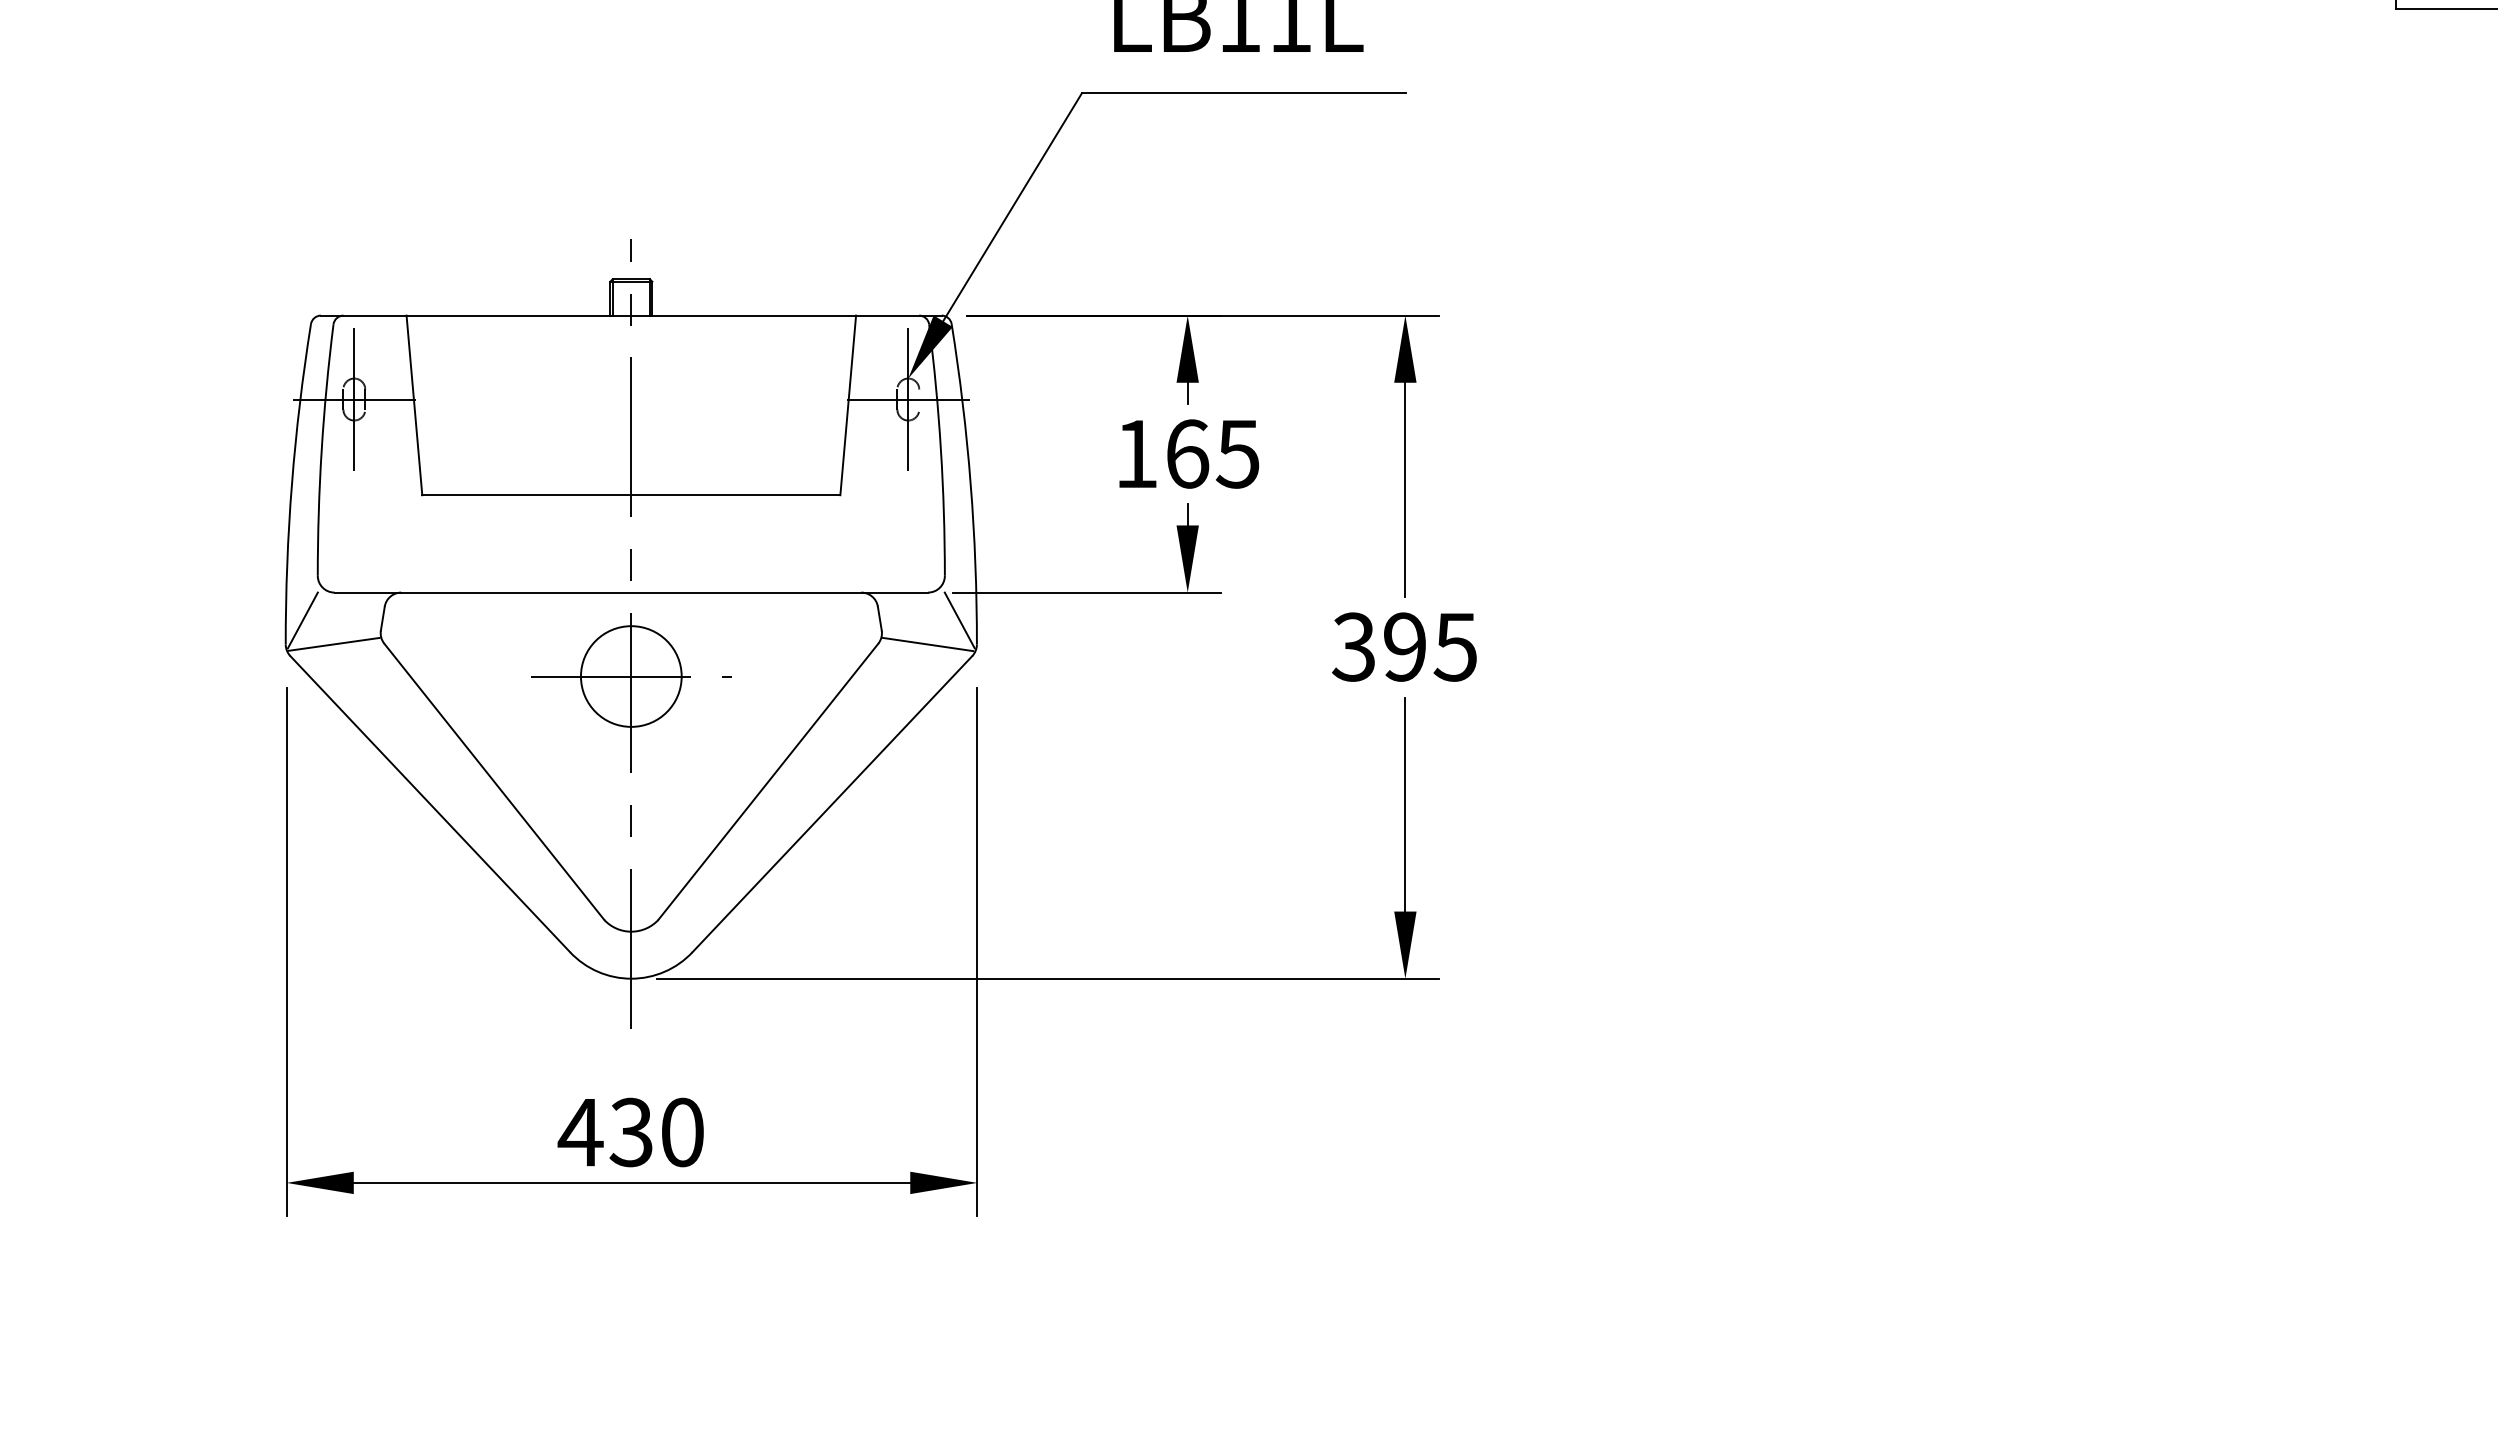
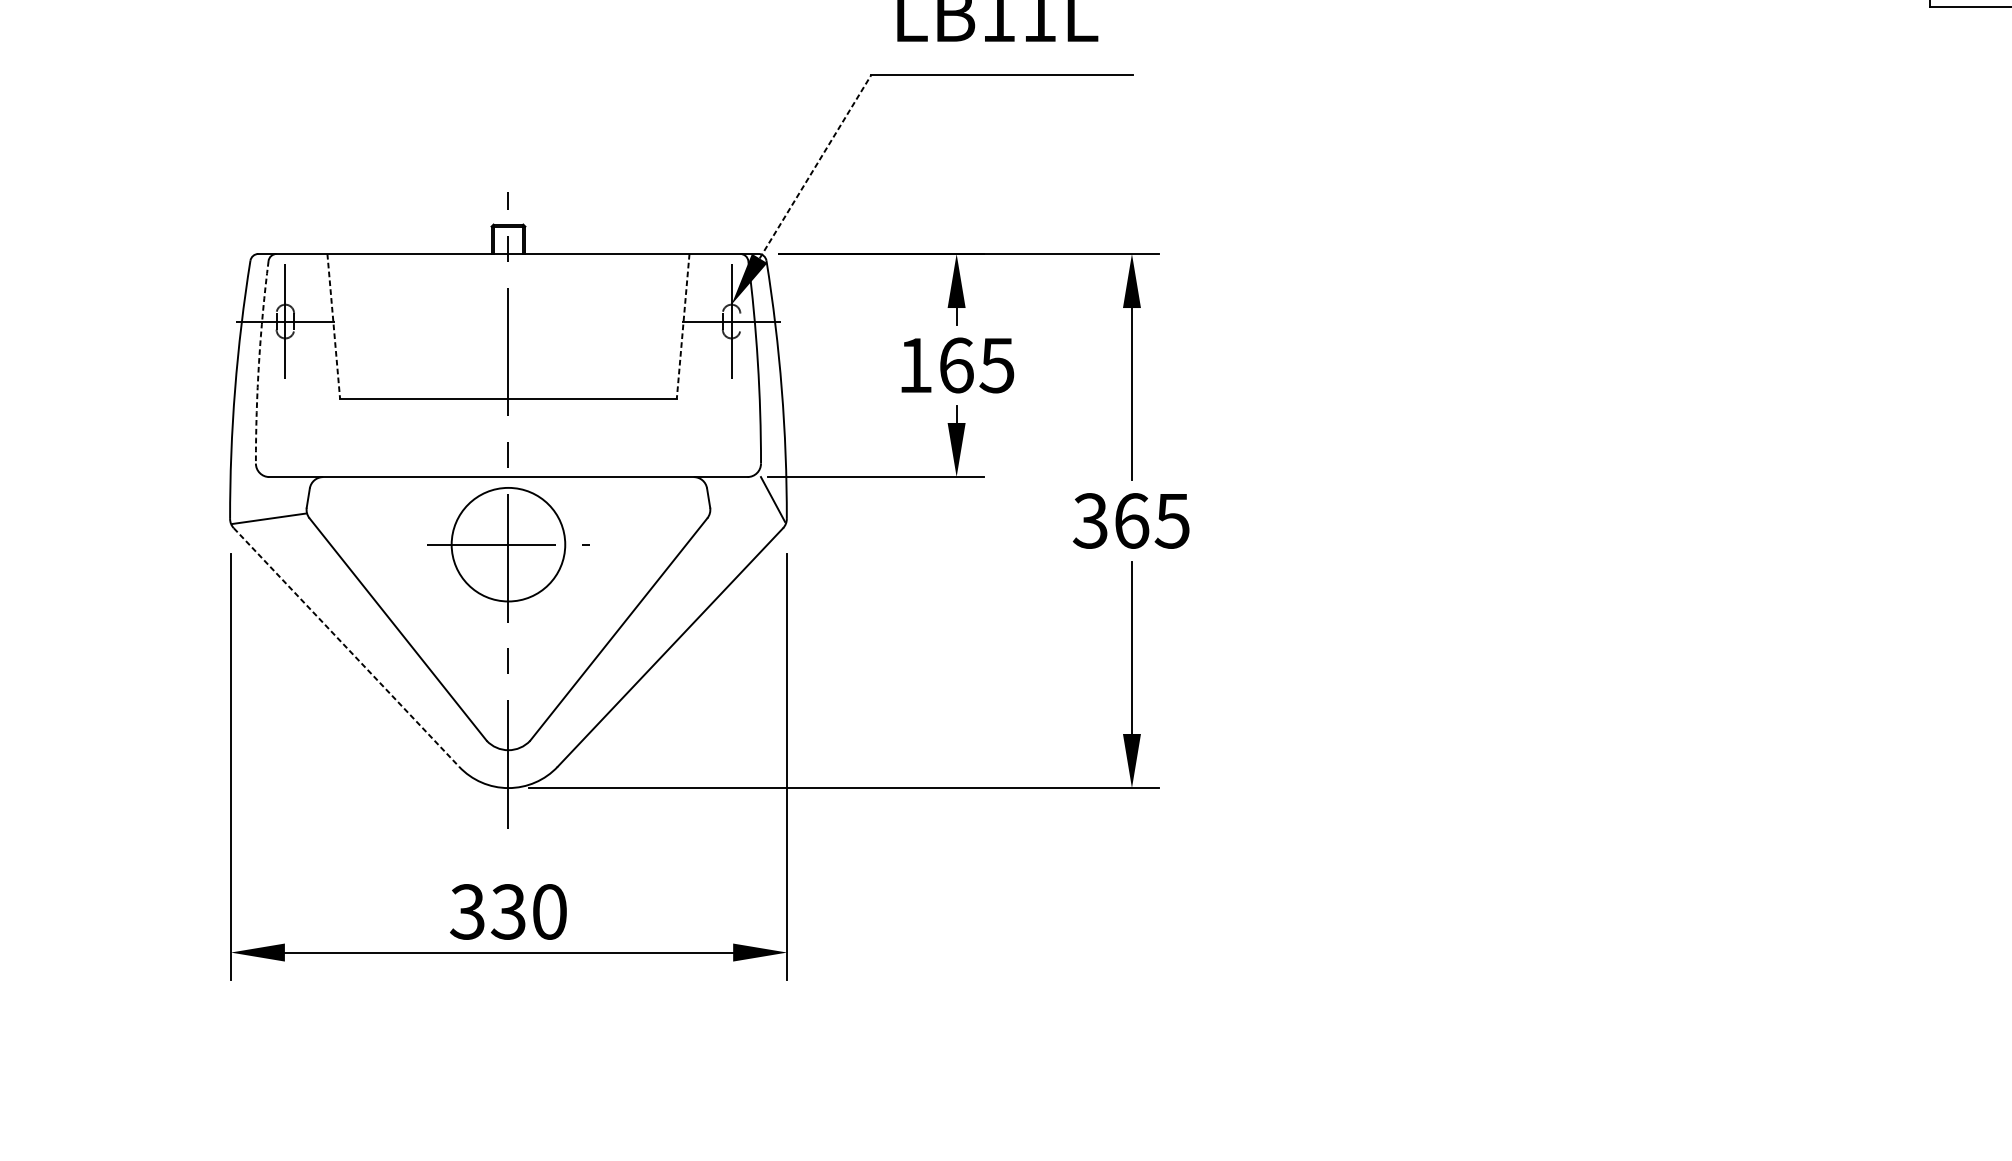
line: (1012, 206) -> (815, 166), solid -> dashed
line: (414, 405) -> (333, 326), solid -> dashed
line: (848, 405) -> (683, 326), solid -> dashed
arc: (321, 449) -> (258, 361), solid -> dashed
line: (302, 620) -> (243, 499), removed
line: (927, 644) -> (747, 518), removed
text: (1405, 646) -> (1132, 520), 395 -> 365
circle: (630, 676) -> (507, 544), size x1.4
line: (430, 804) -> (346, 647), solid -> dashed
text: (580, 1132) -> (467, 911), 430 -> 330

